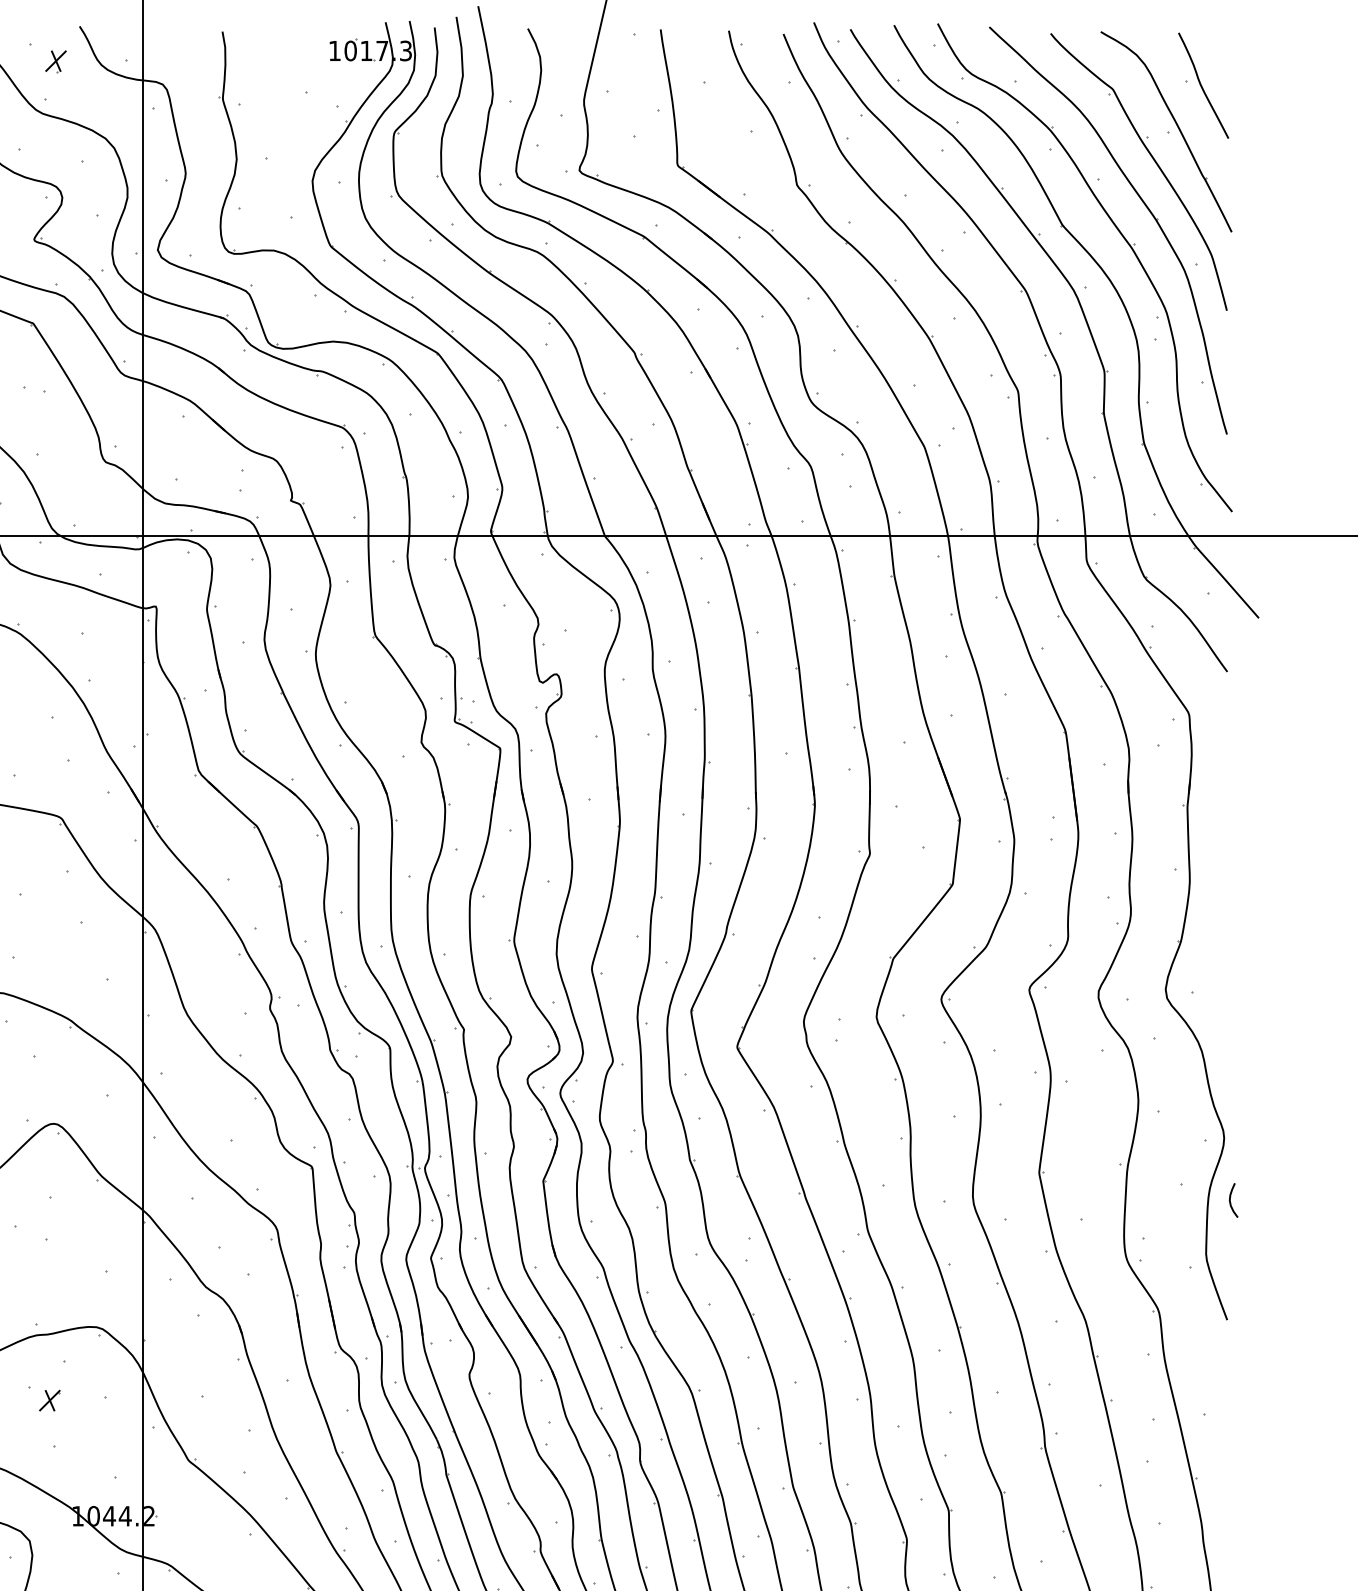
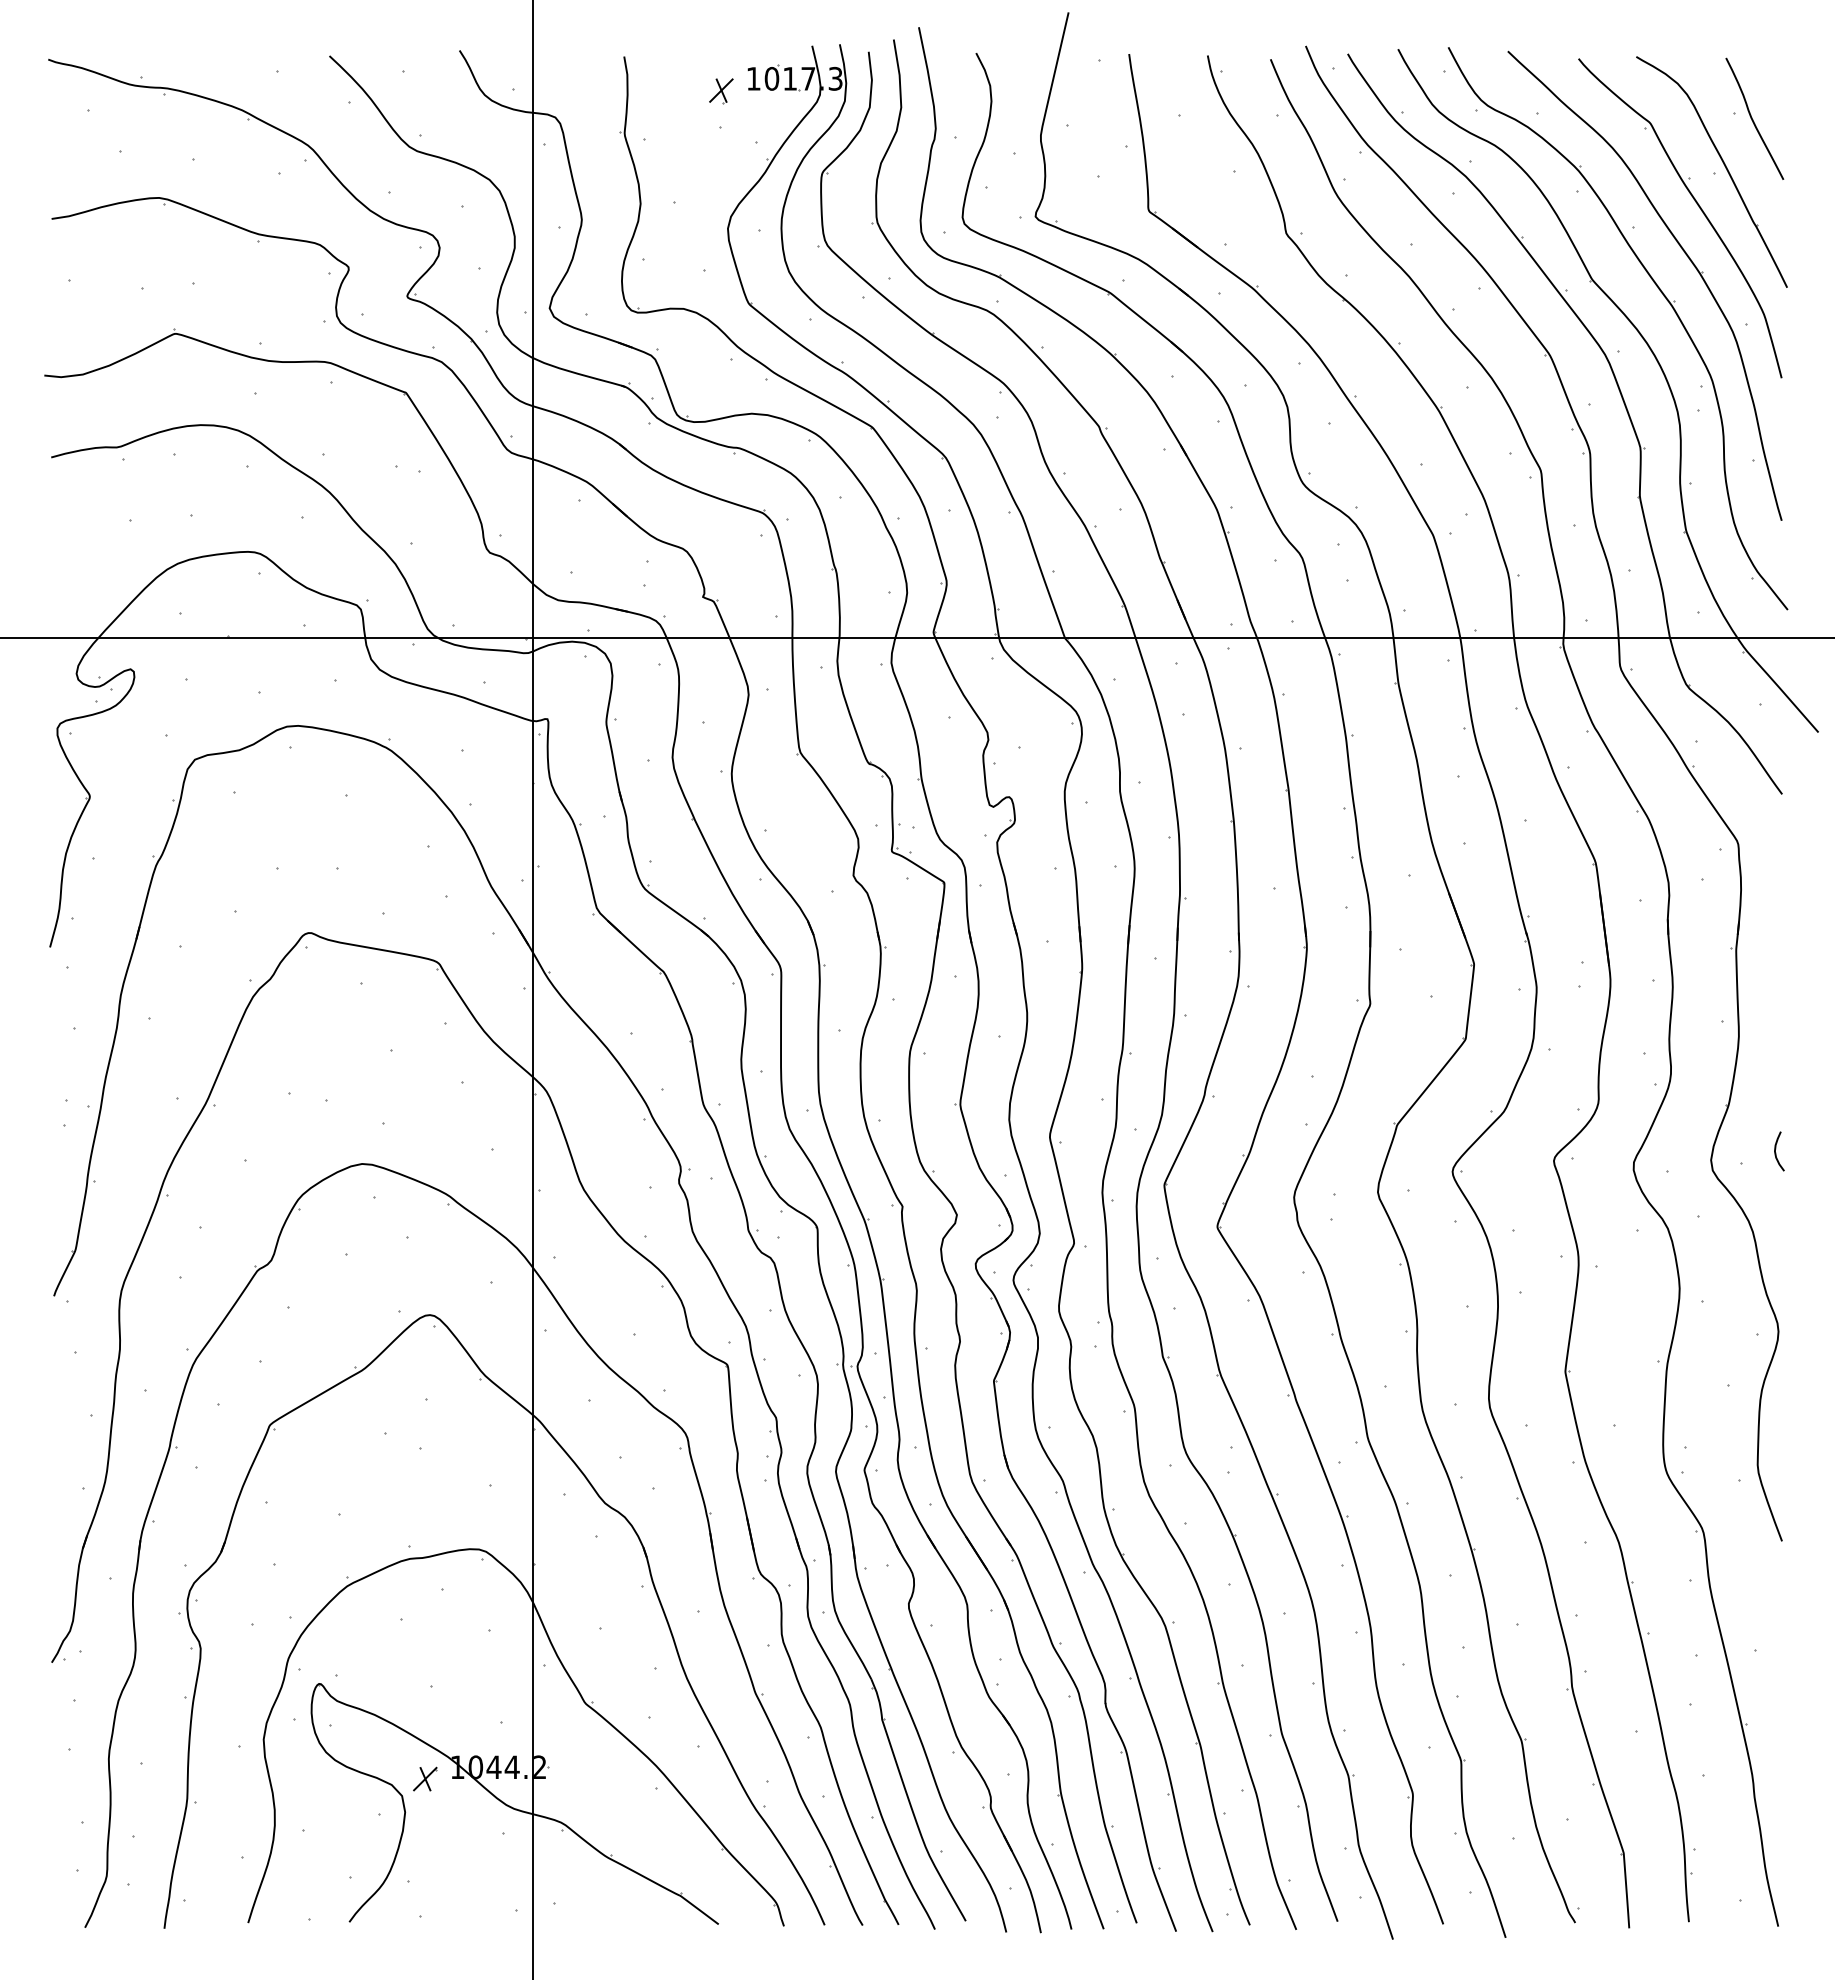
part: (56, 61) -> (721, 91), moved
curve: (1231, 1201) -> (1776, 1152), moved
part: (50, 1400) -> (425, 1778), moved

